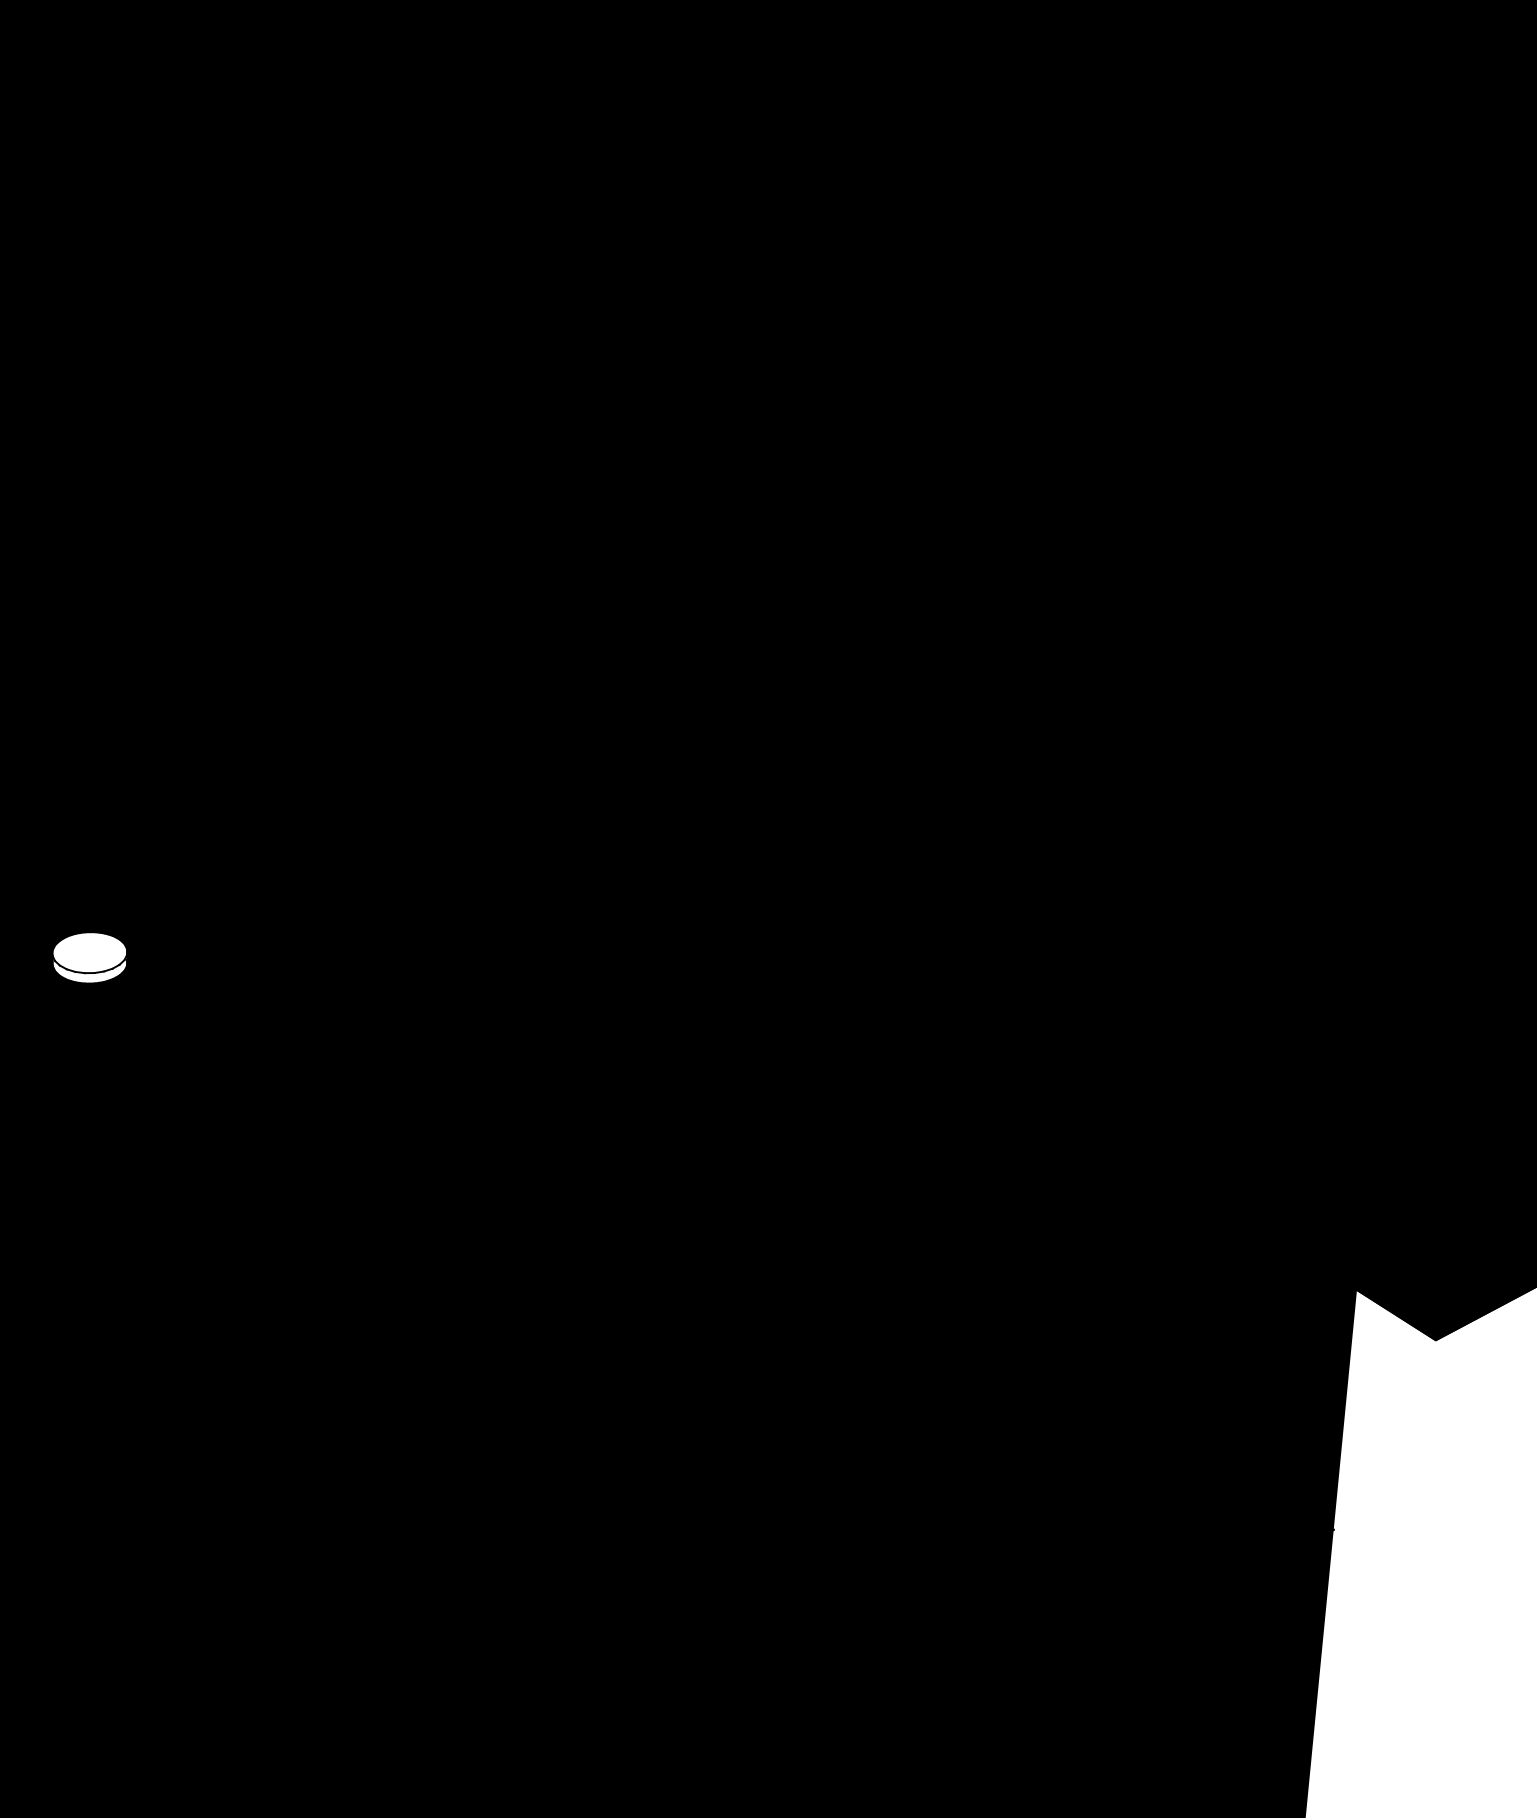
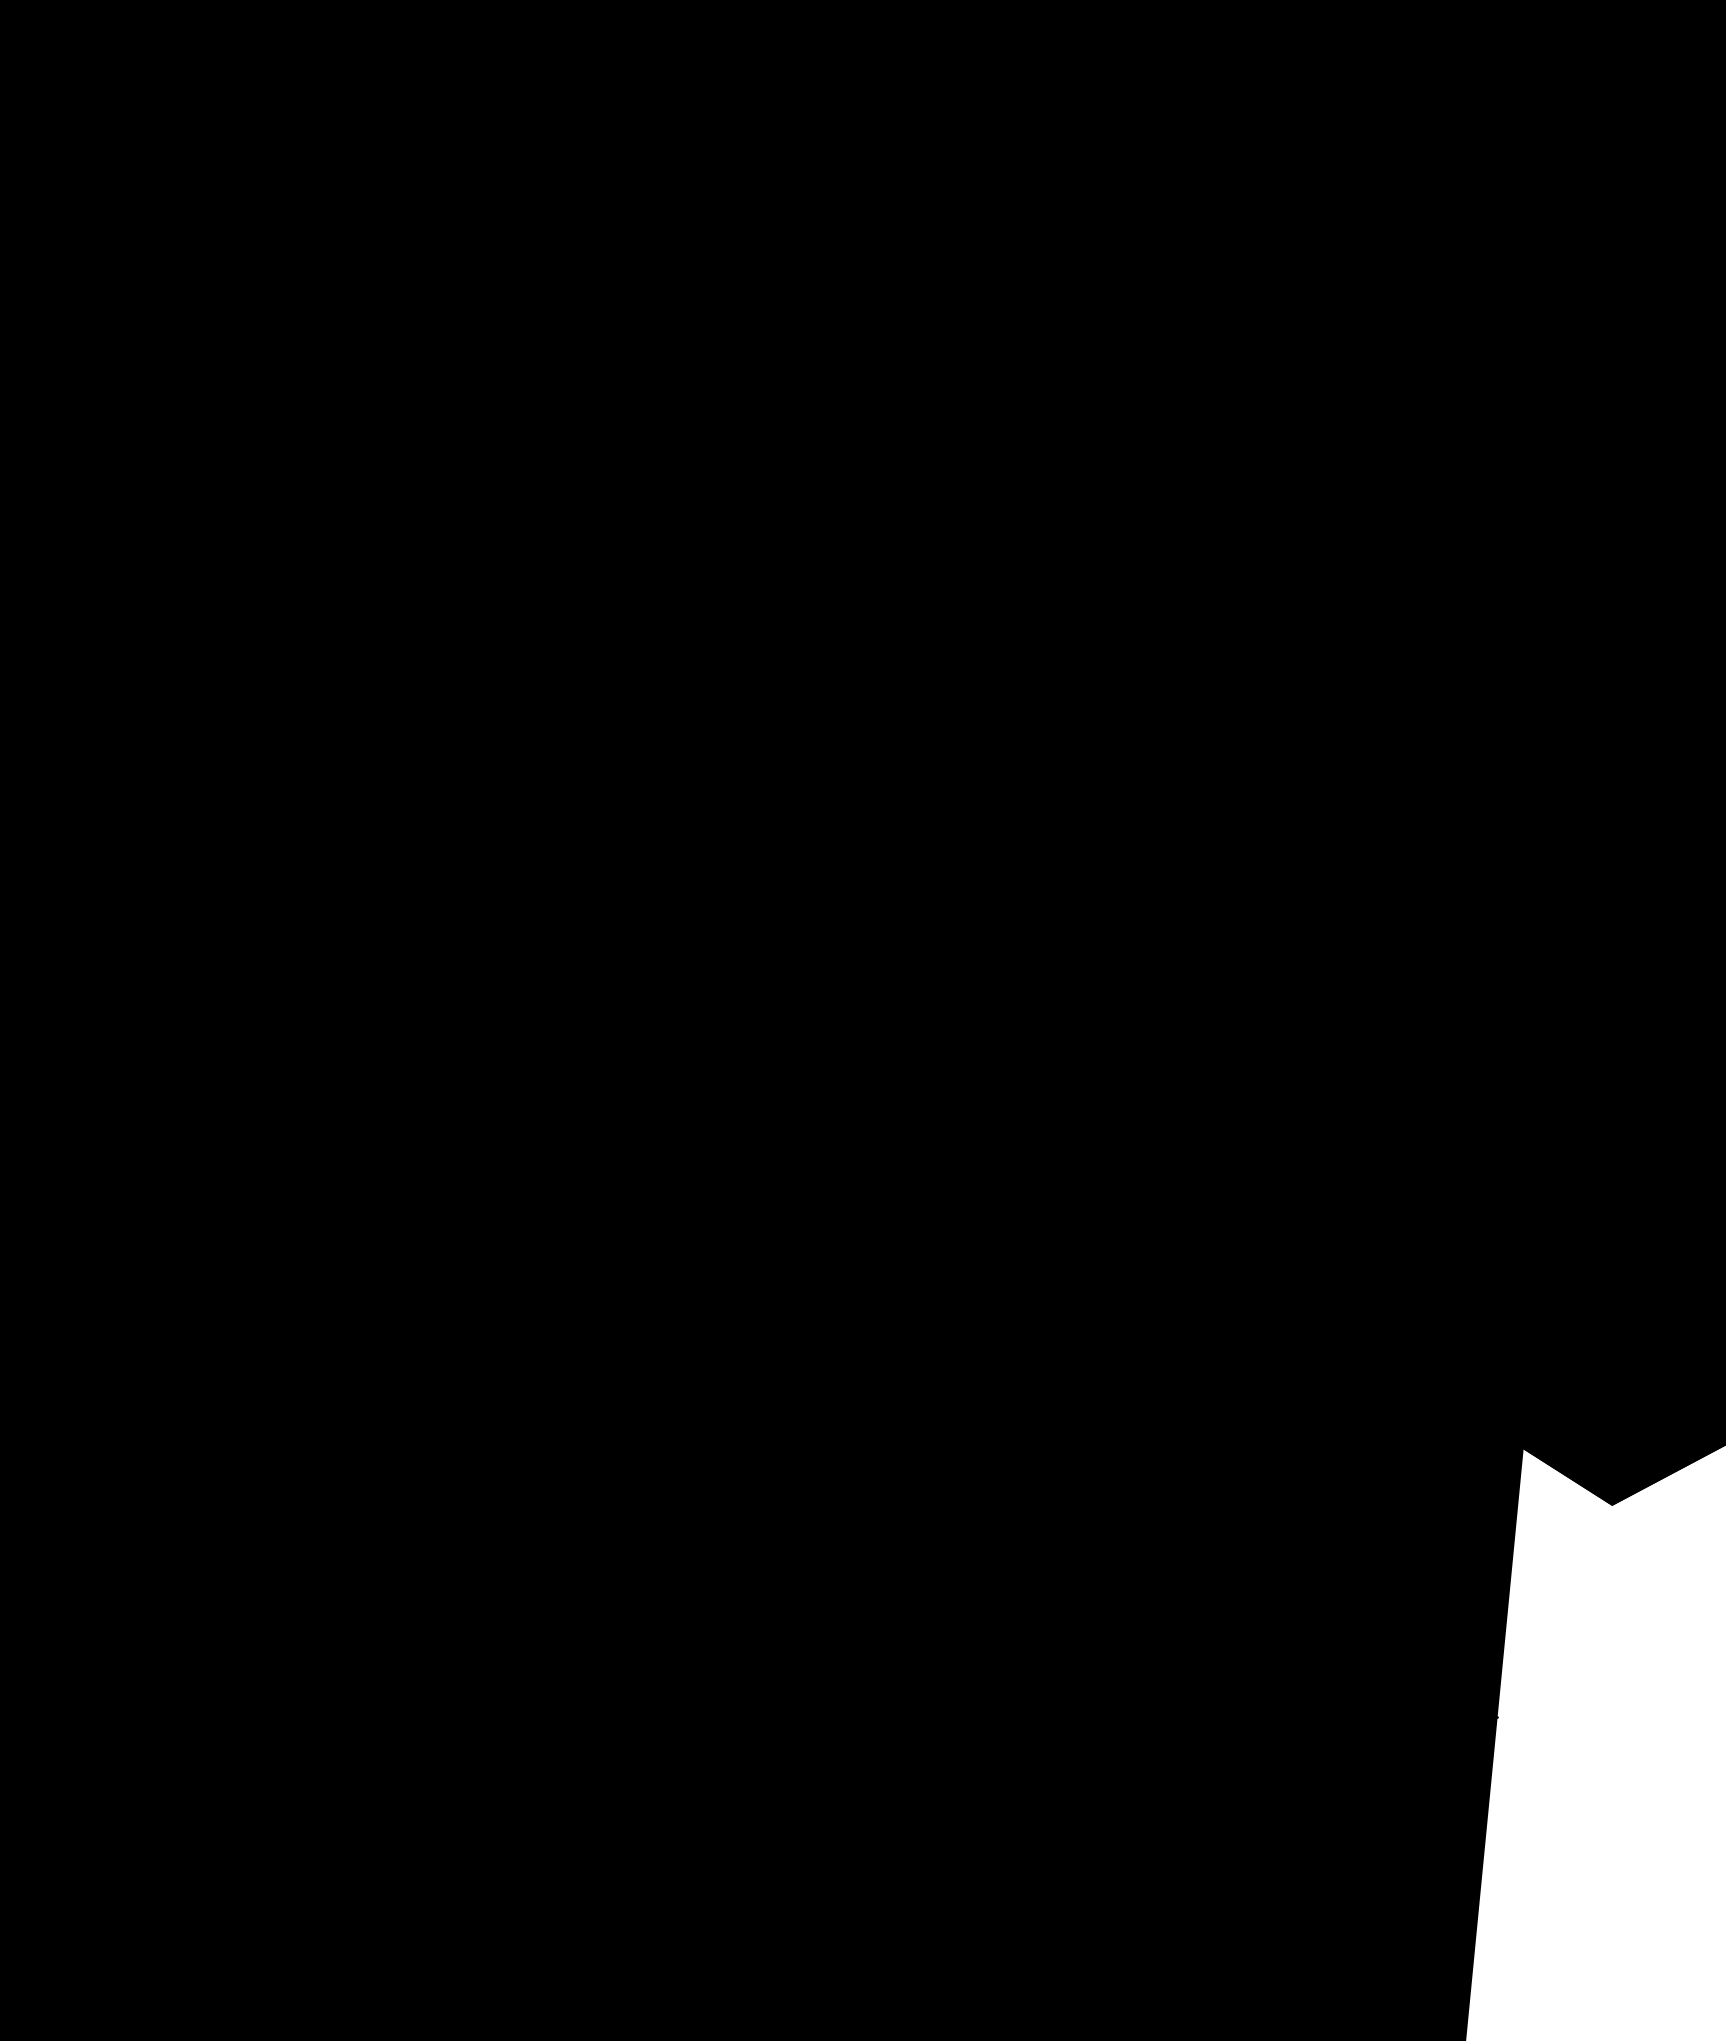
fill: (90, 957) -> (101, 1075), added

